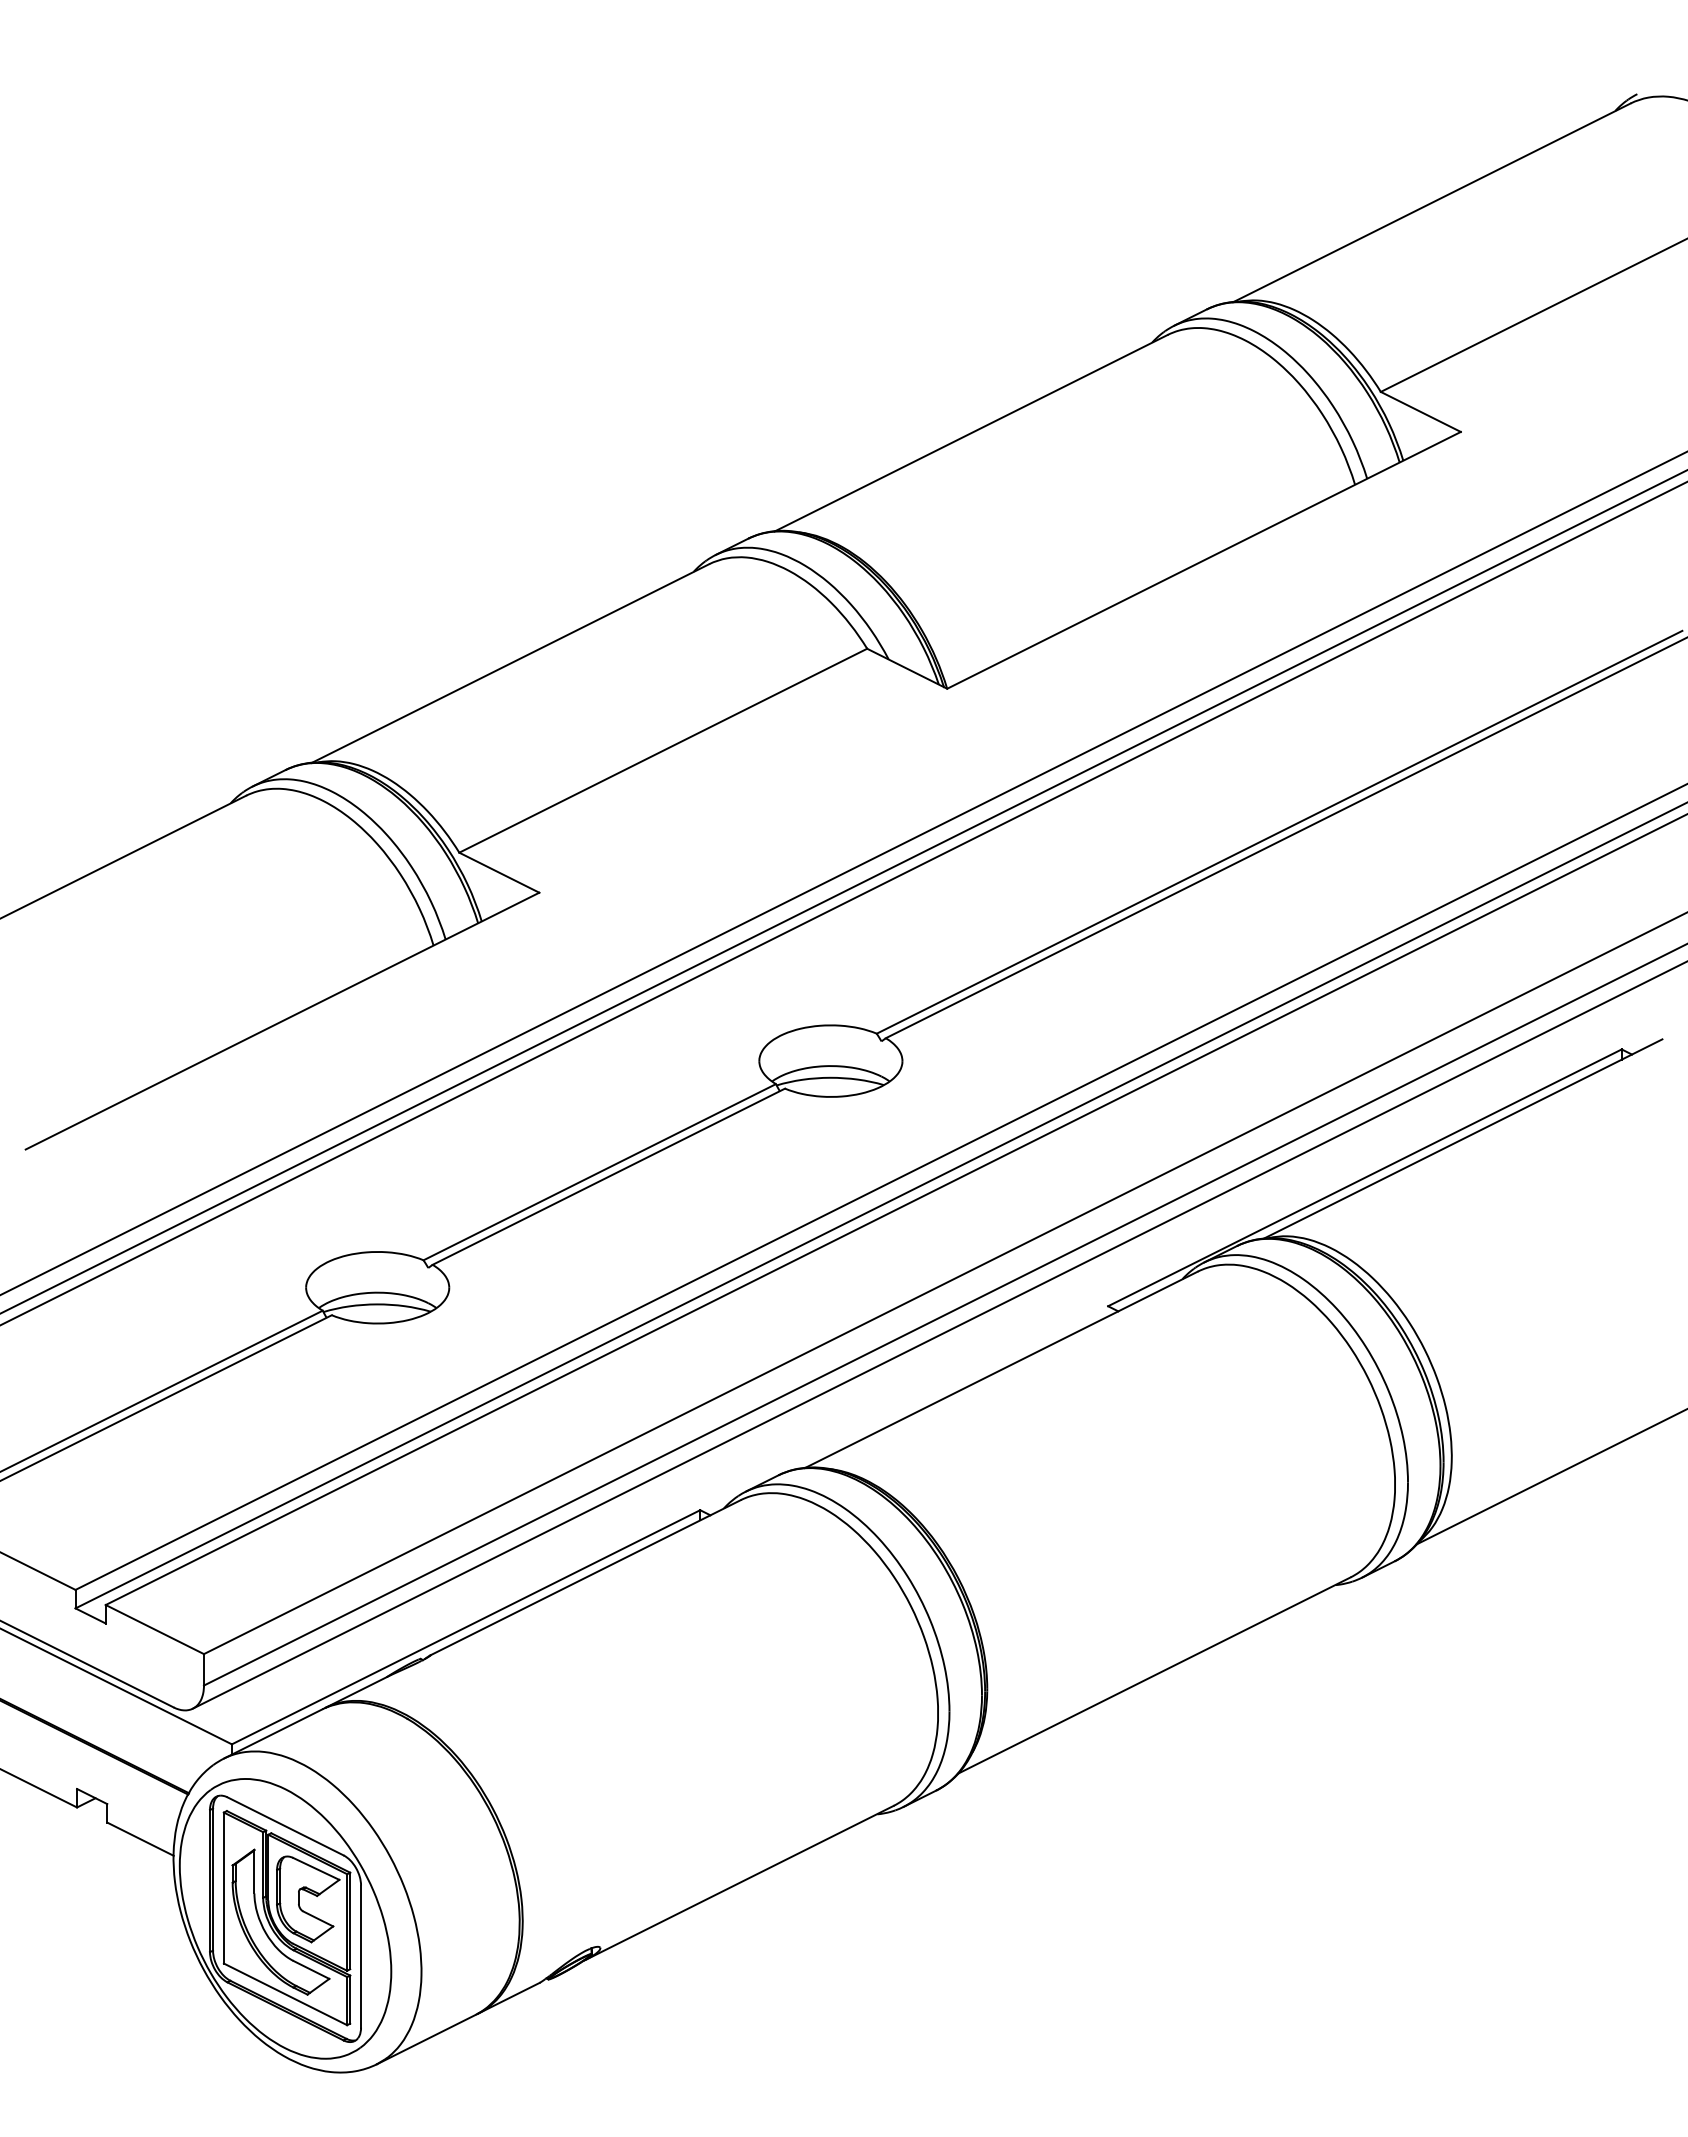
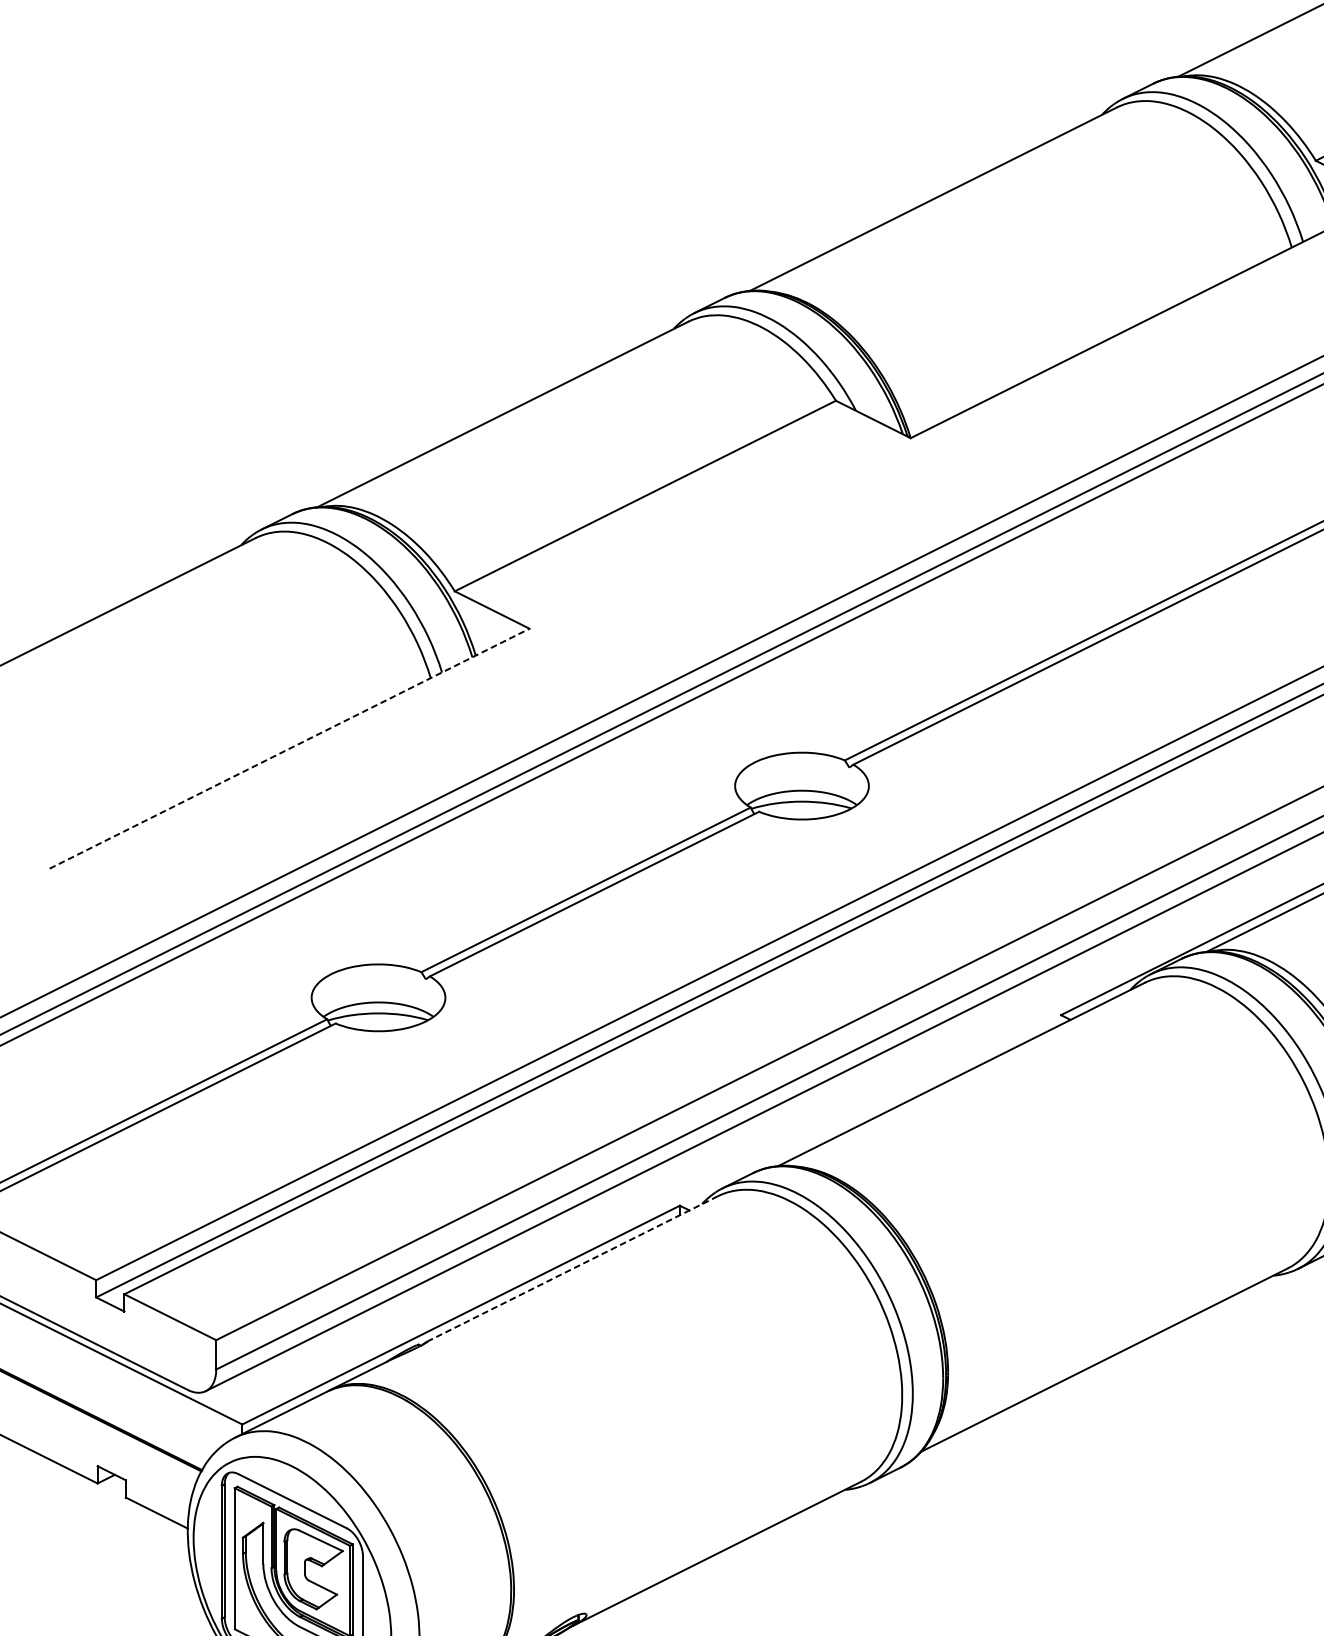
line: (282, 1020) -> (289, 748), solid -> dashed
line: (585, 1577) -> (572, 1268), solid -> dashed

